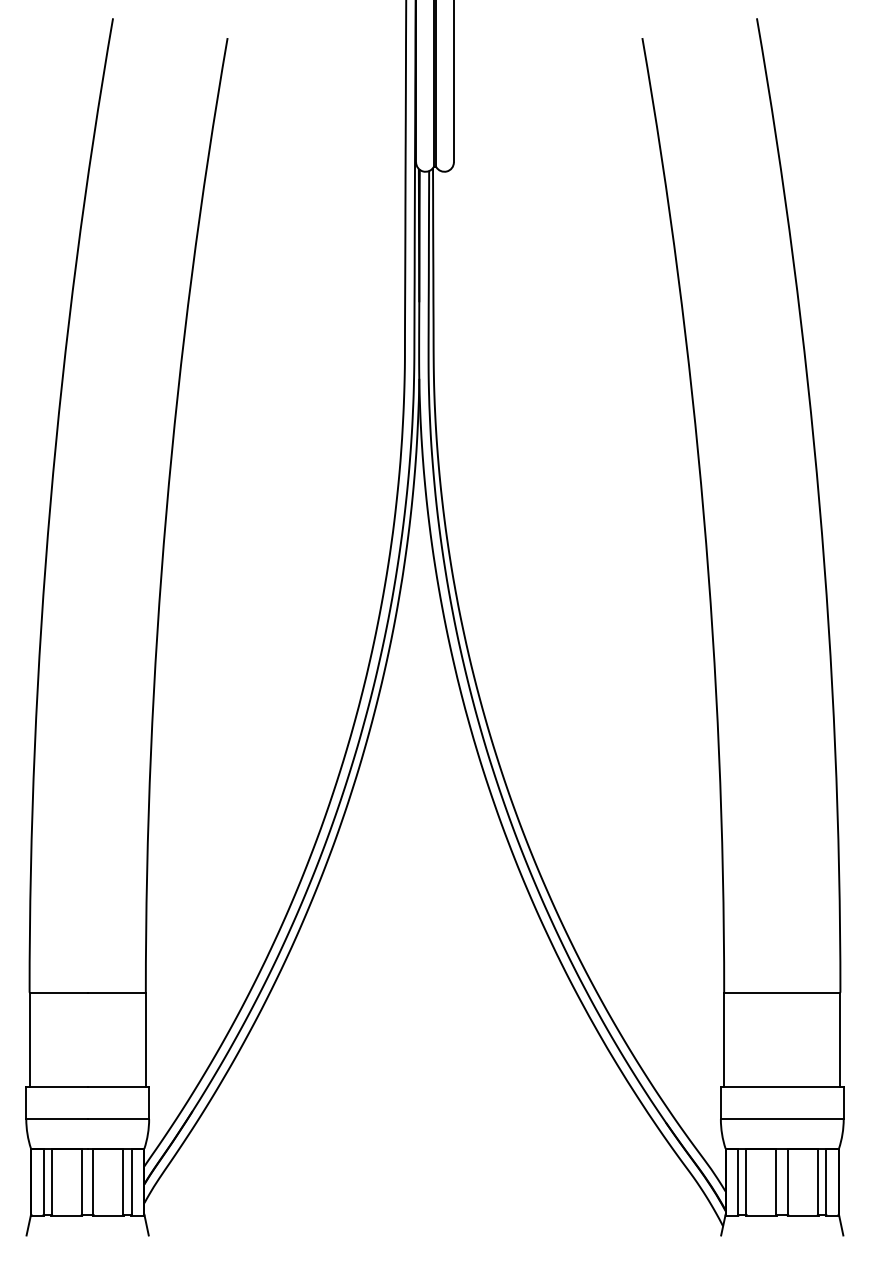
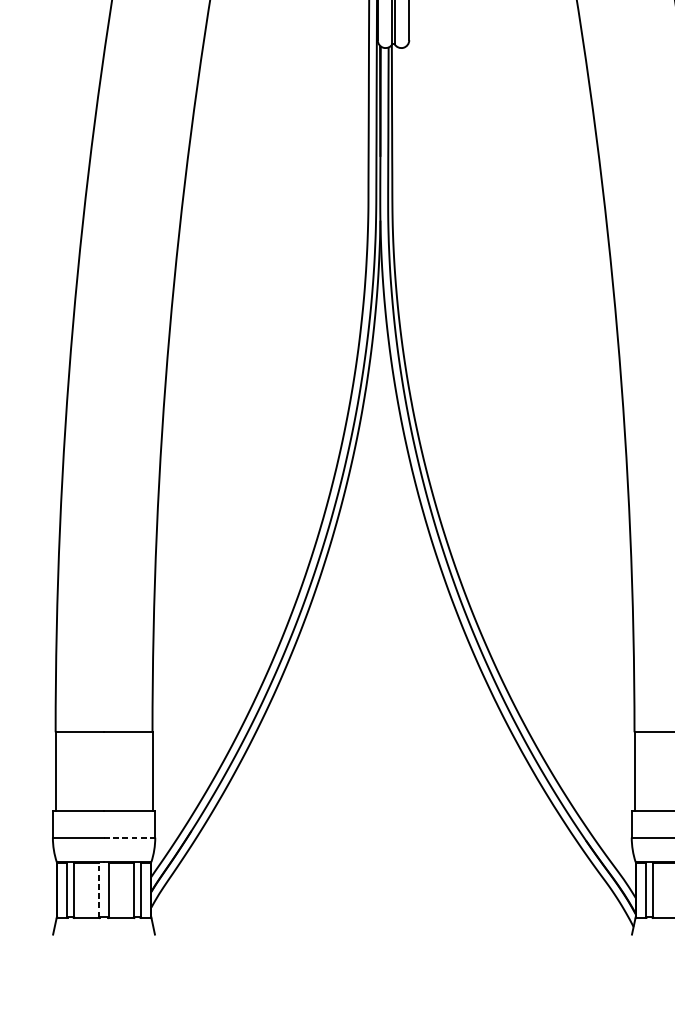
line: (118, 1119) -> (129, 837), solid -> dashed
line: (81, 1182) -> (98, 890), solid -> dashed

